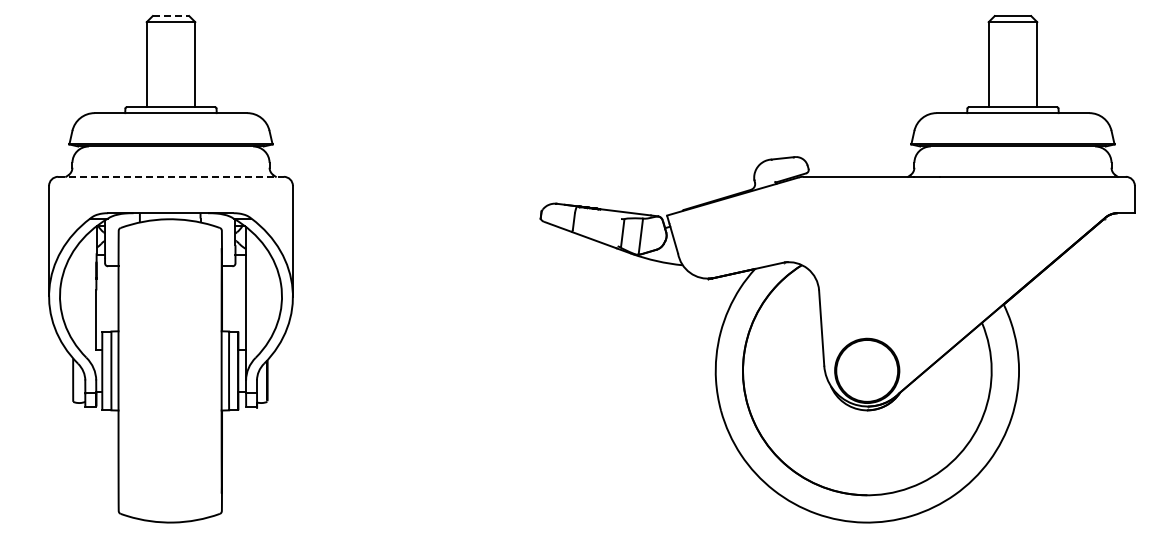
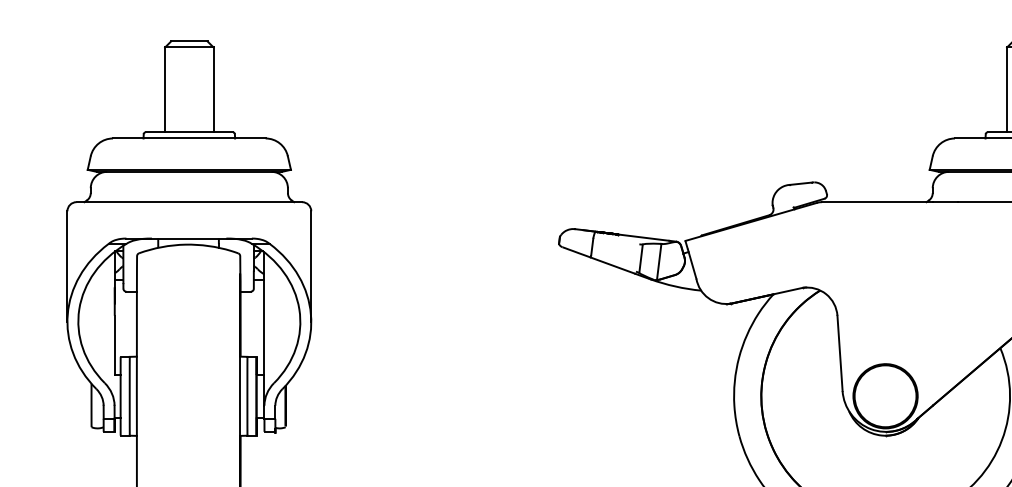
line: (171, 16) -> (189, 41), dashed -> solid
line: (171, 176) -> (189, 201), dashed -> solid

